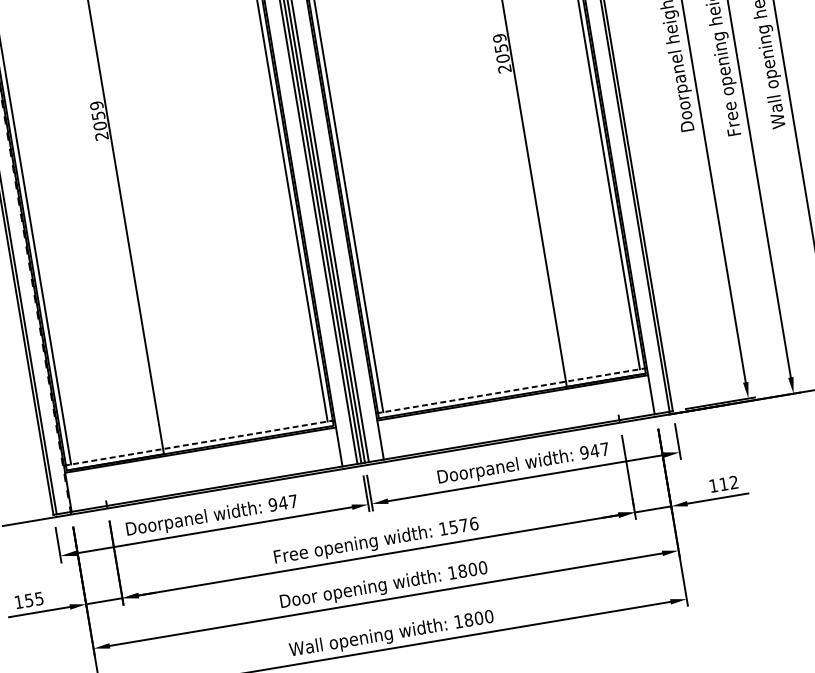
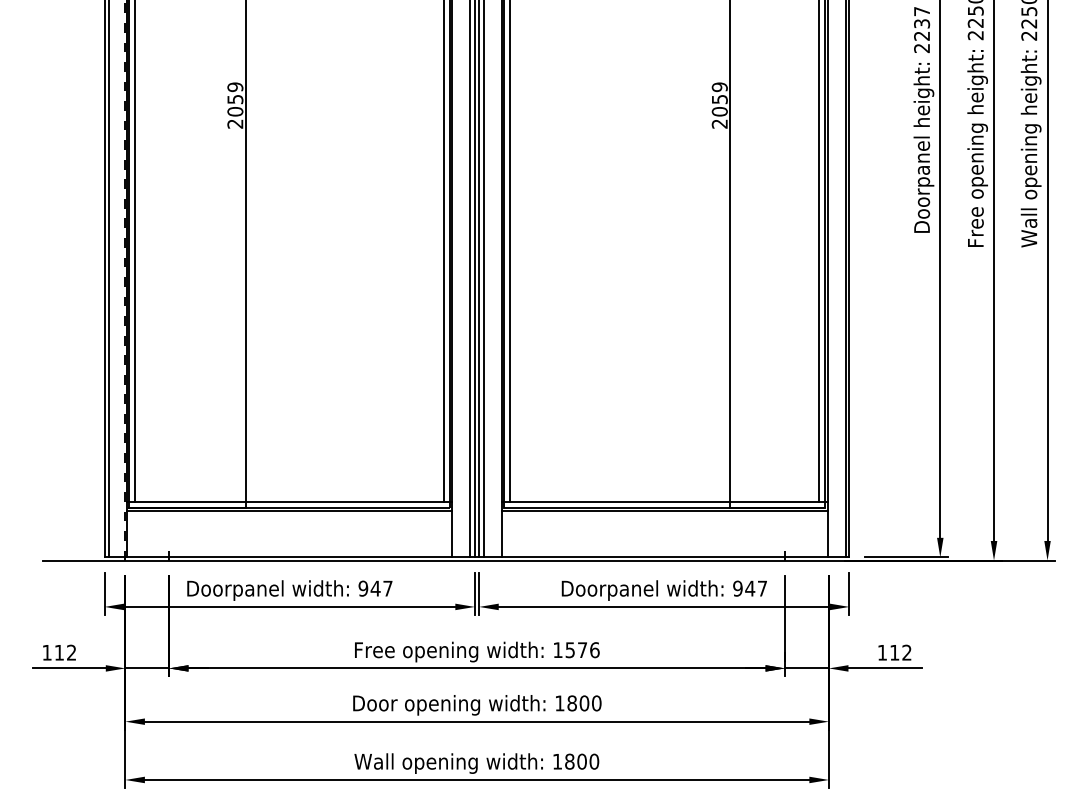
line: (511, 390) -> (664, 501), dashed -> solid
line: (199, 442) -> (289, 501), dashed -> solid
text: (34, 599) -> (65, 652), 155 -> 112

